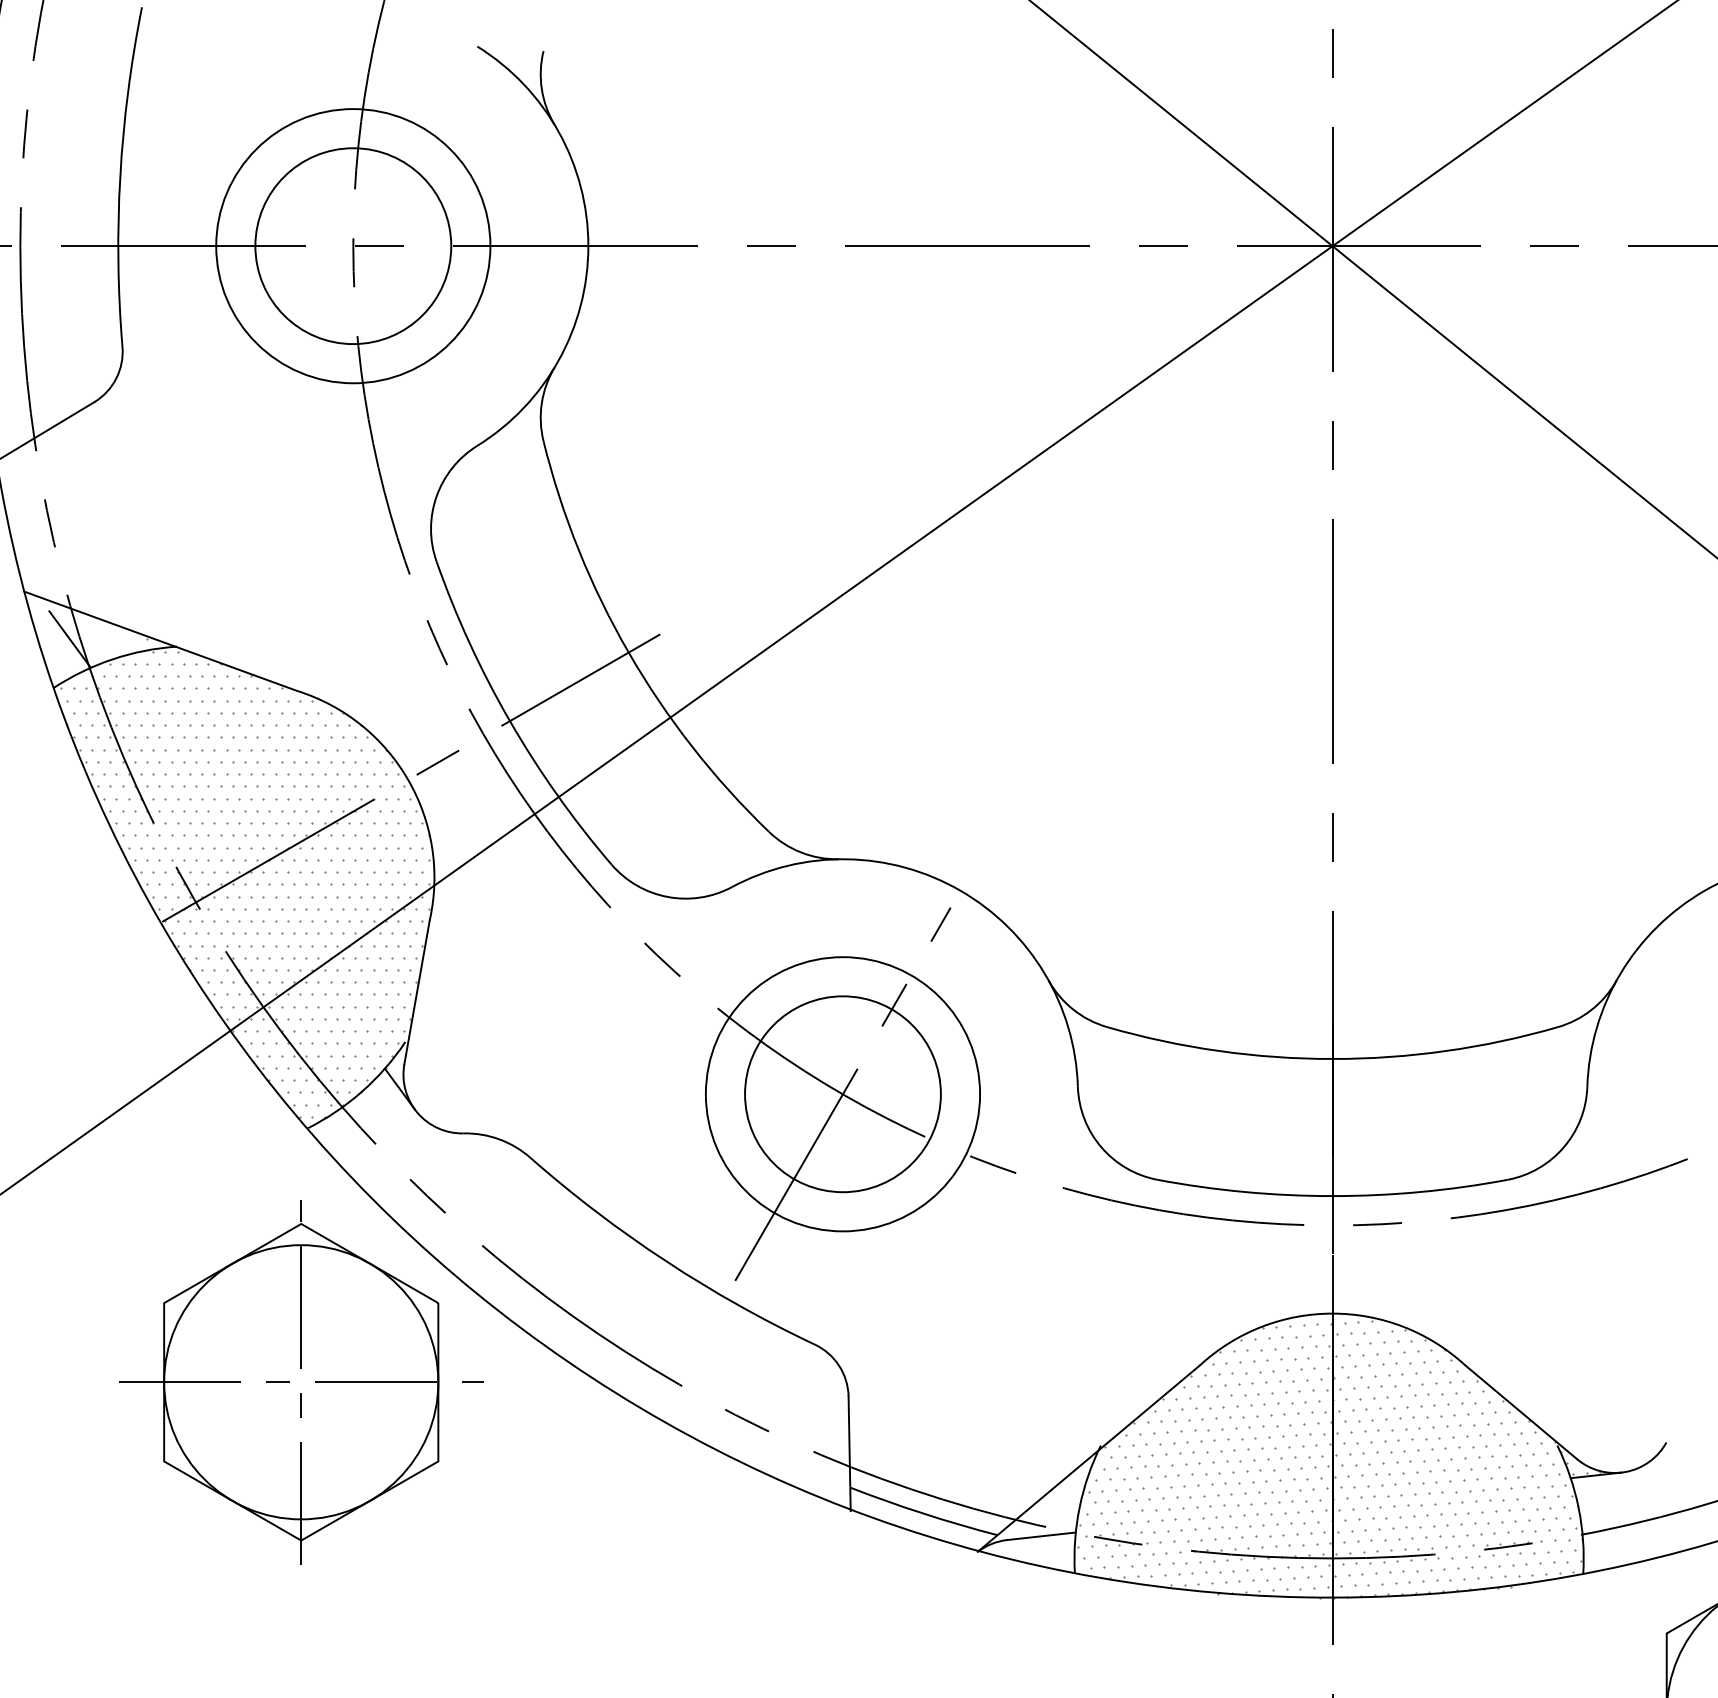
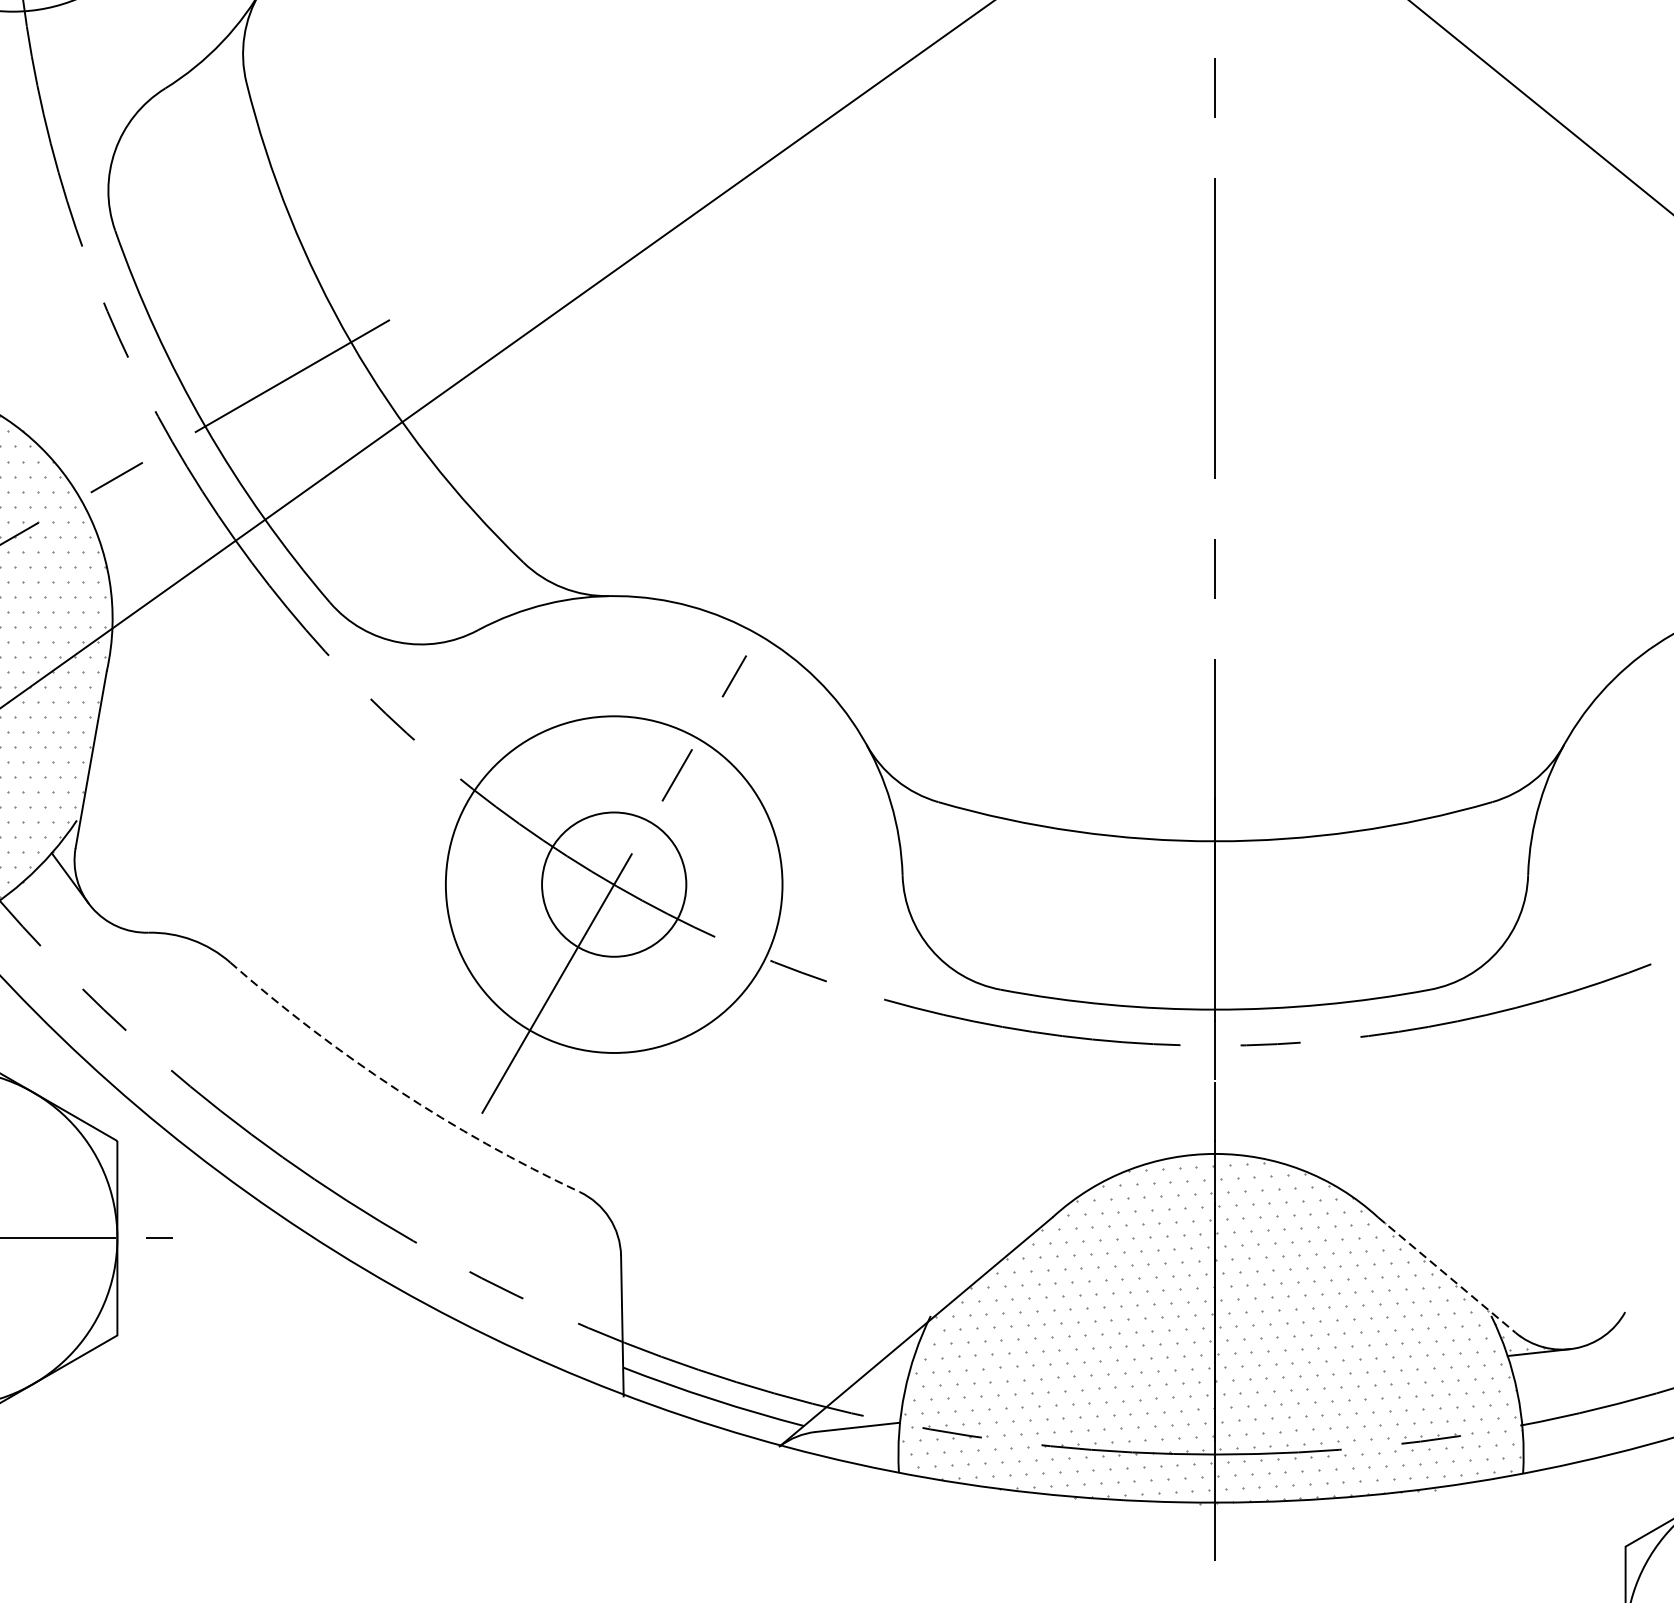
circle: (842, 1094) -> (613, 884), size x0.6
arc: (666, 1261) -> (397, 1089), solid -> dashed
line: (1521, 1412) -> (1447, 1275), solid -> dashed

